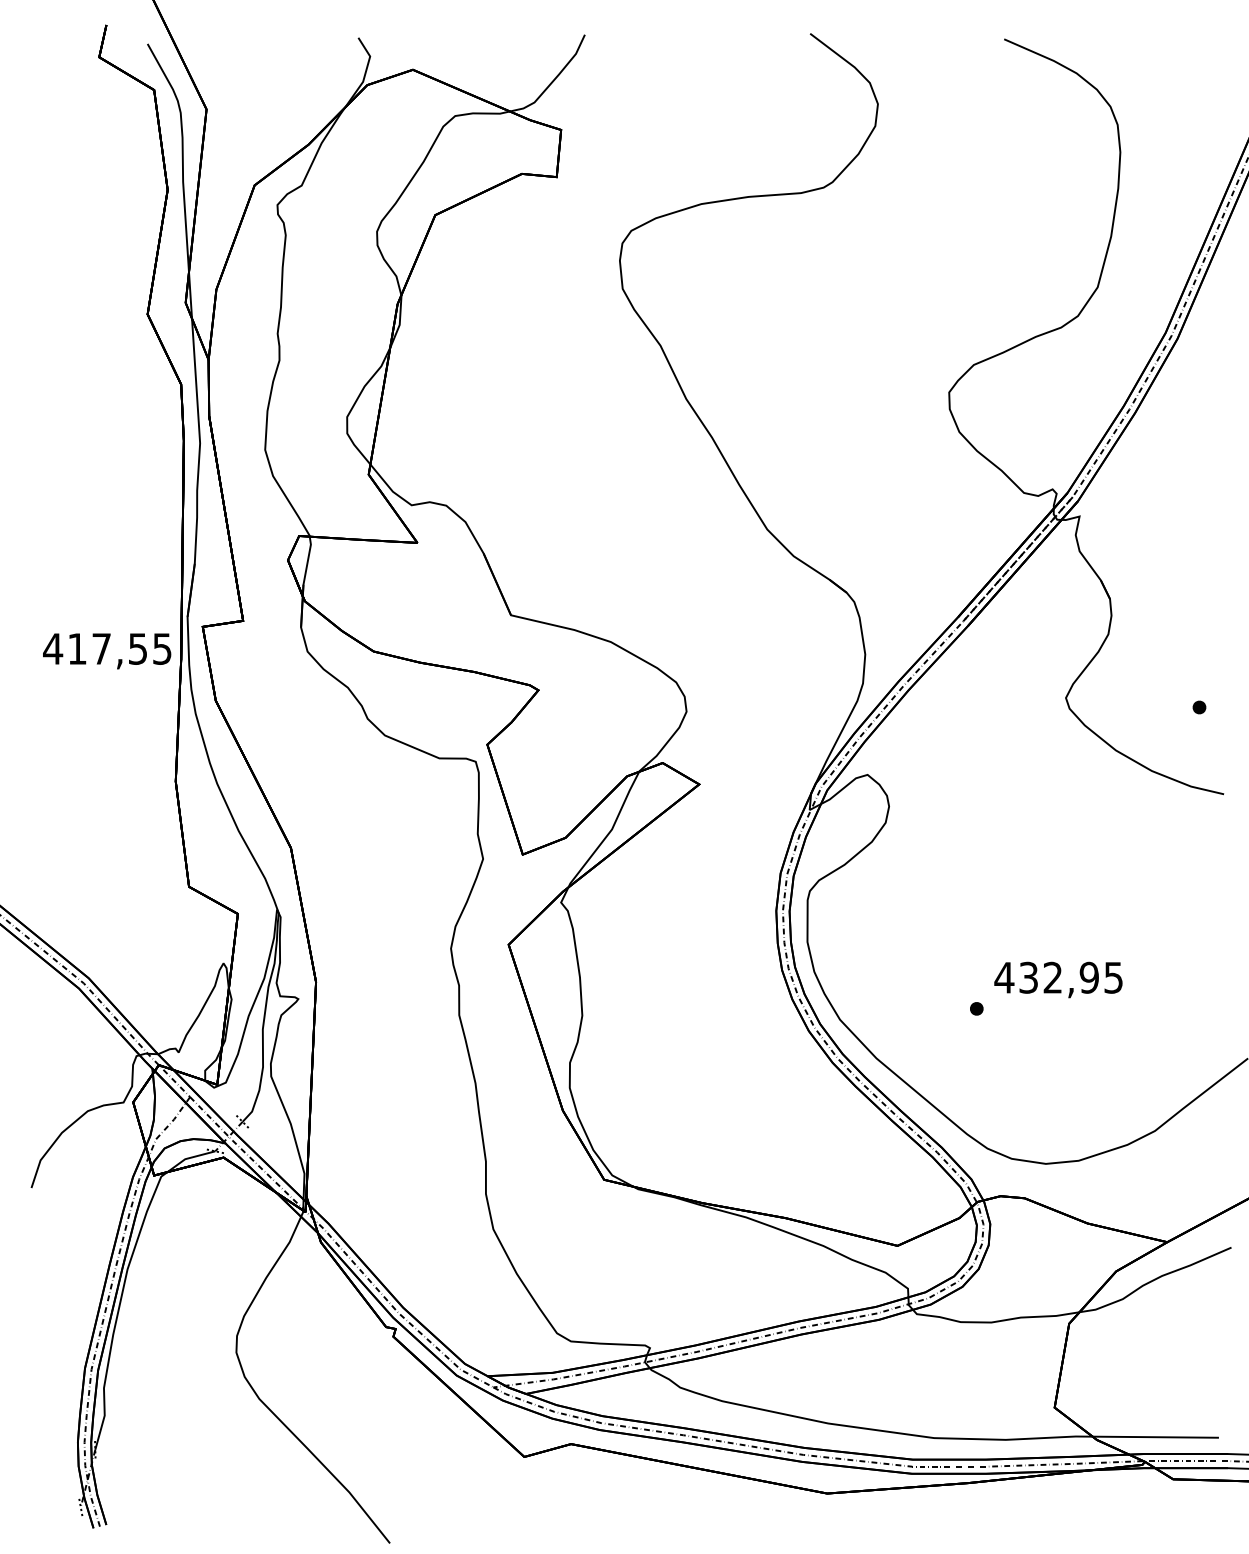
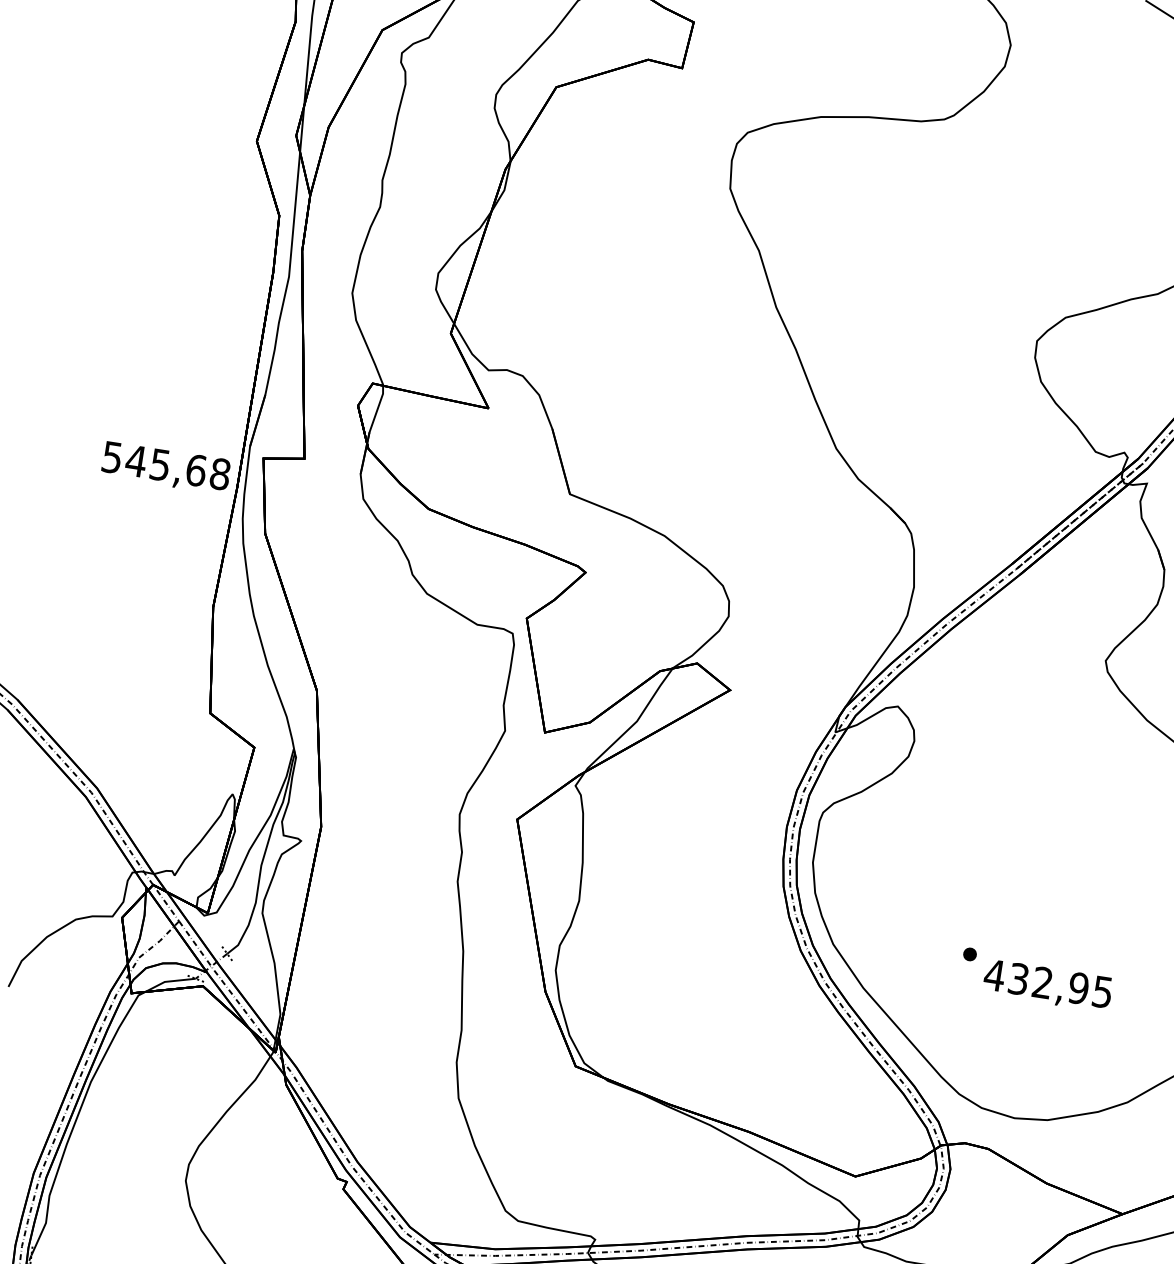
text: (107, 648) -> (166, 465), 417,55 -> 545,68
text: (1058, 979) -> (1047, 985), moved

